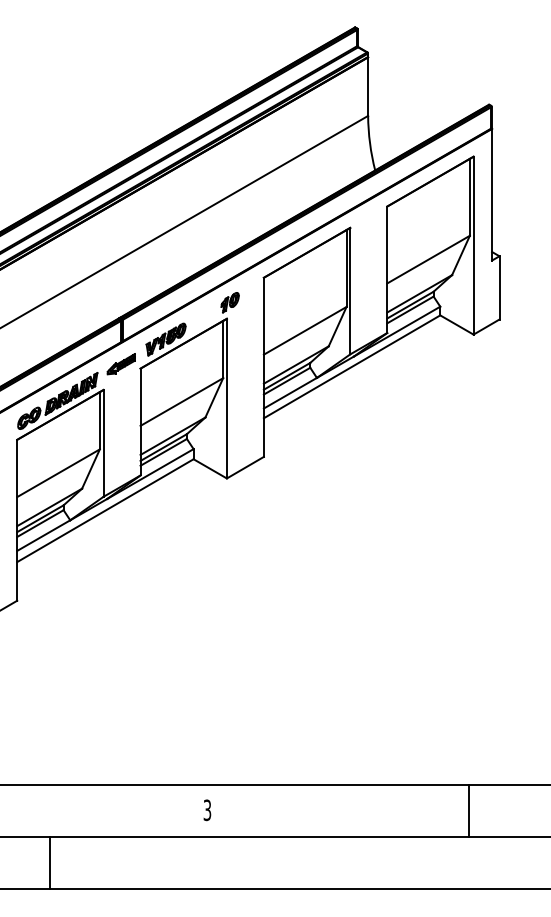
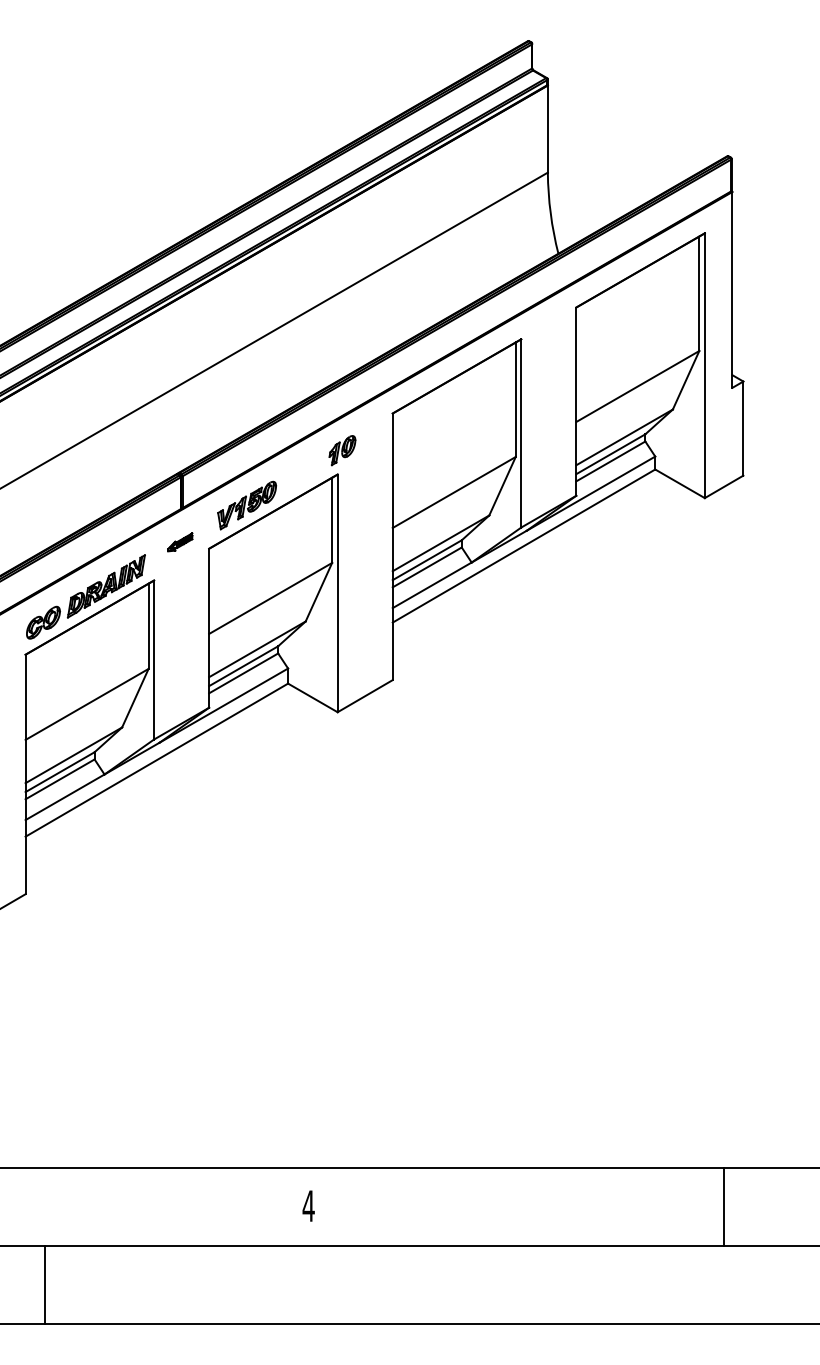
part: (120, 364) -> (179, 542), size x0.6
text: (207, 810) -> (308, 1206), 3 -> 4
line: (468, 810) -> (724, 1206), moved
line: (50, 863) -> (45, 1285), moved

